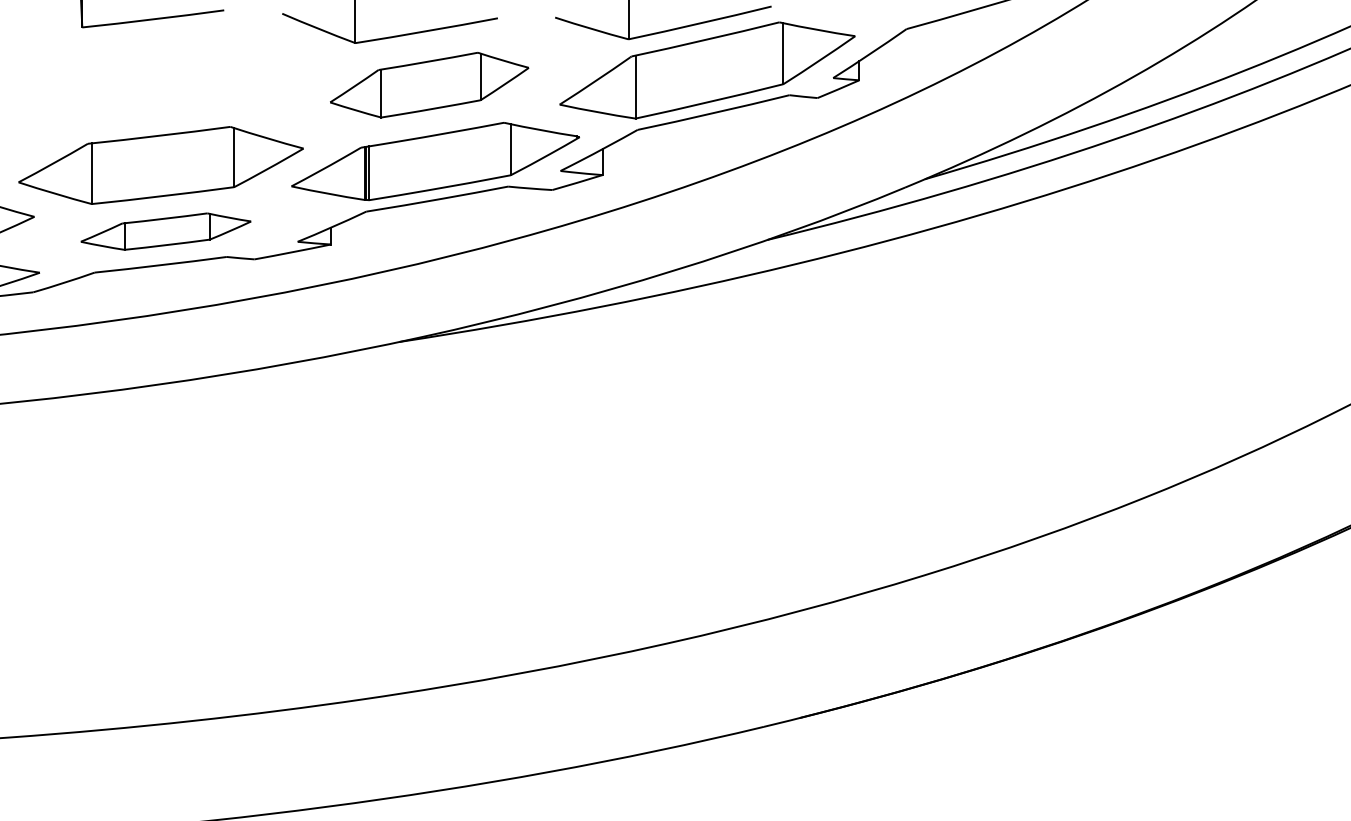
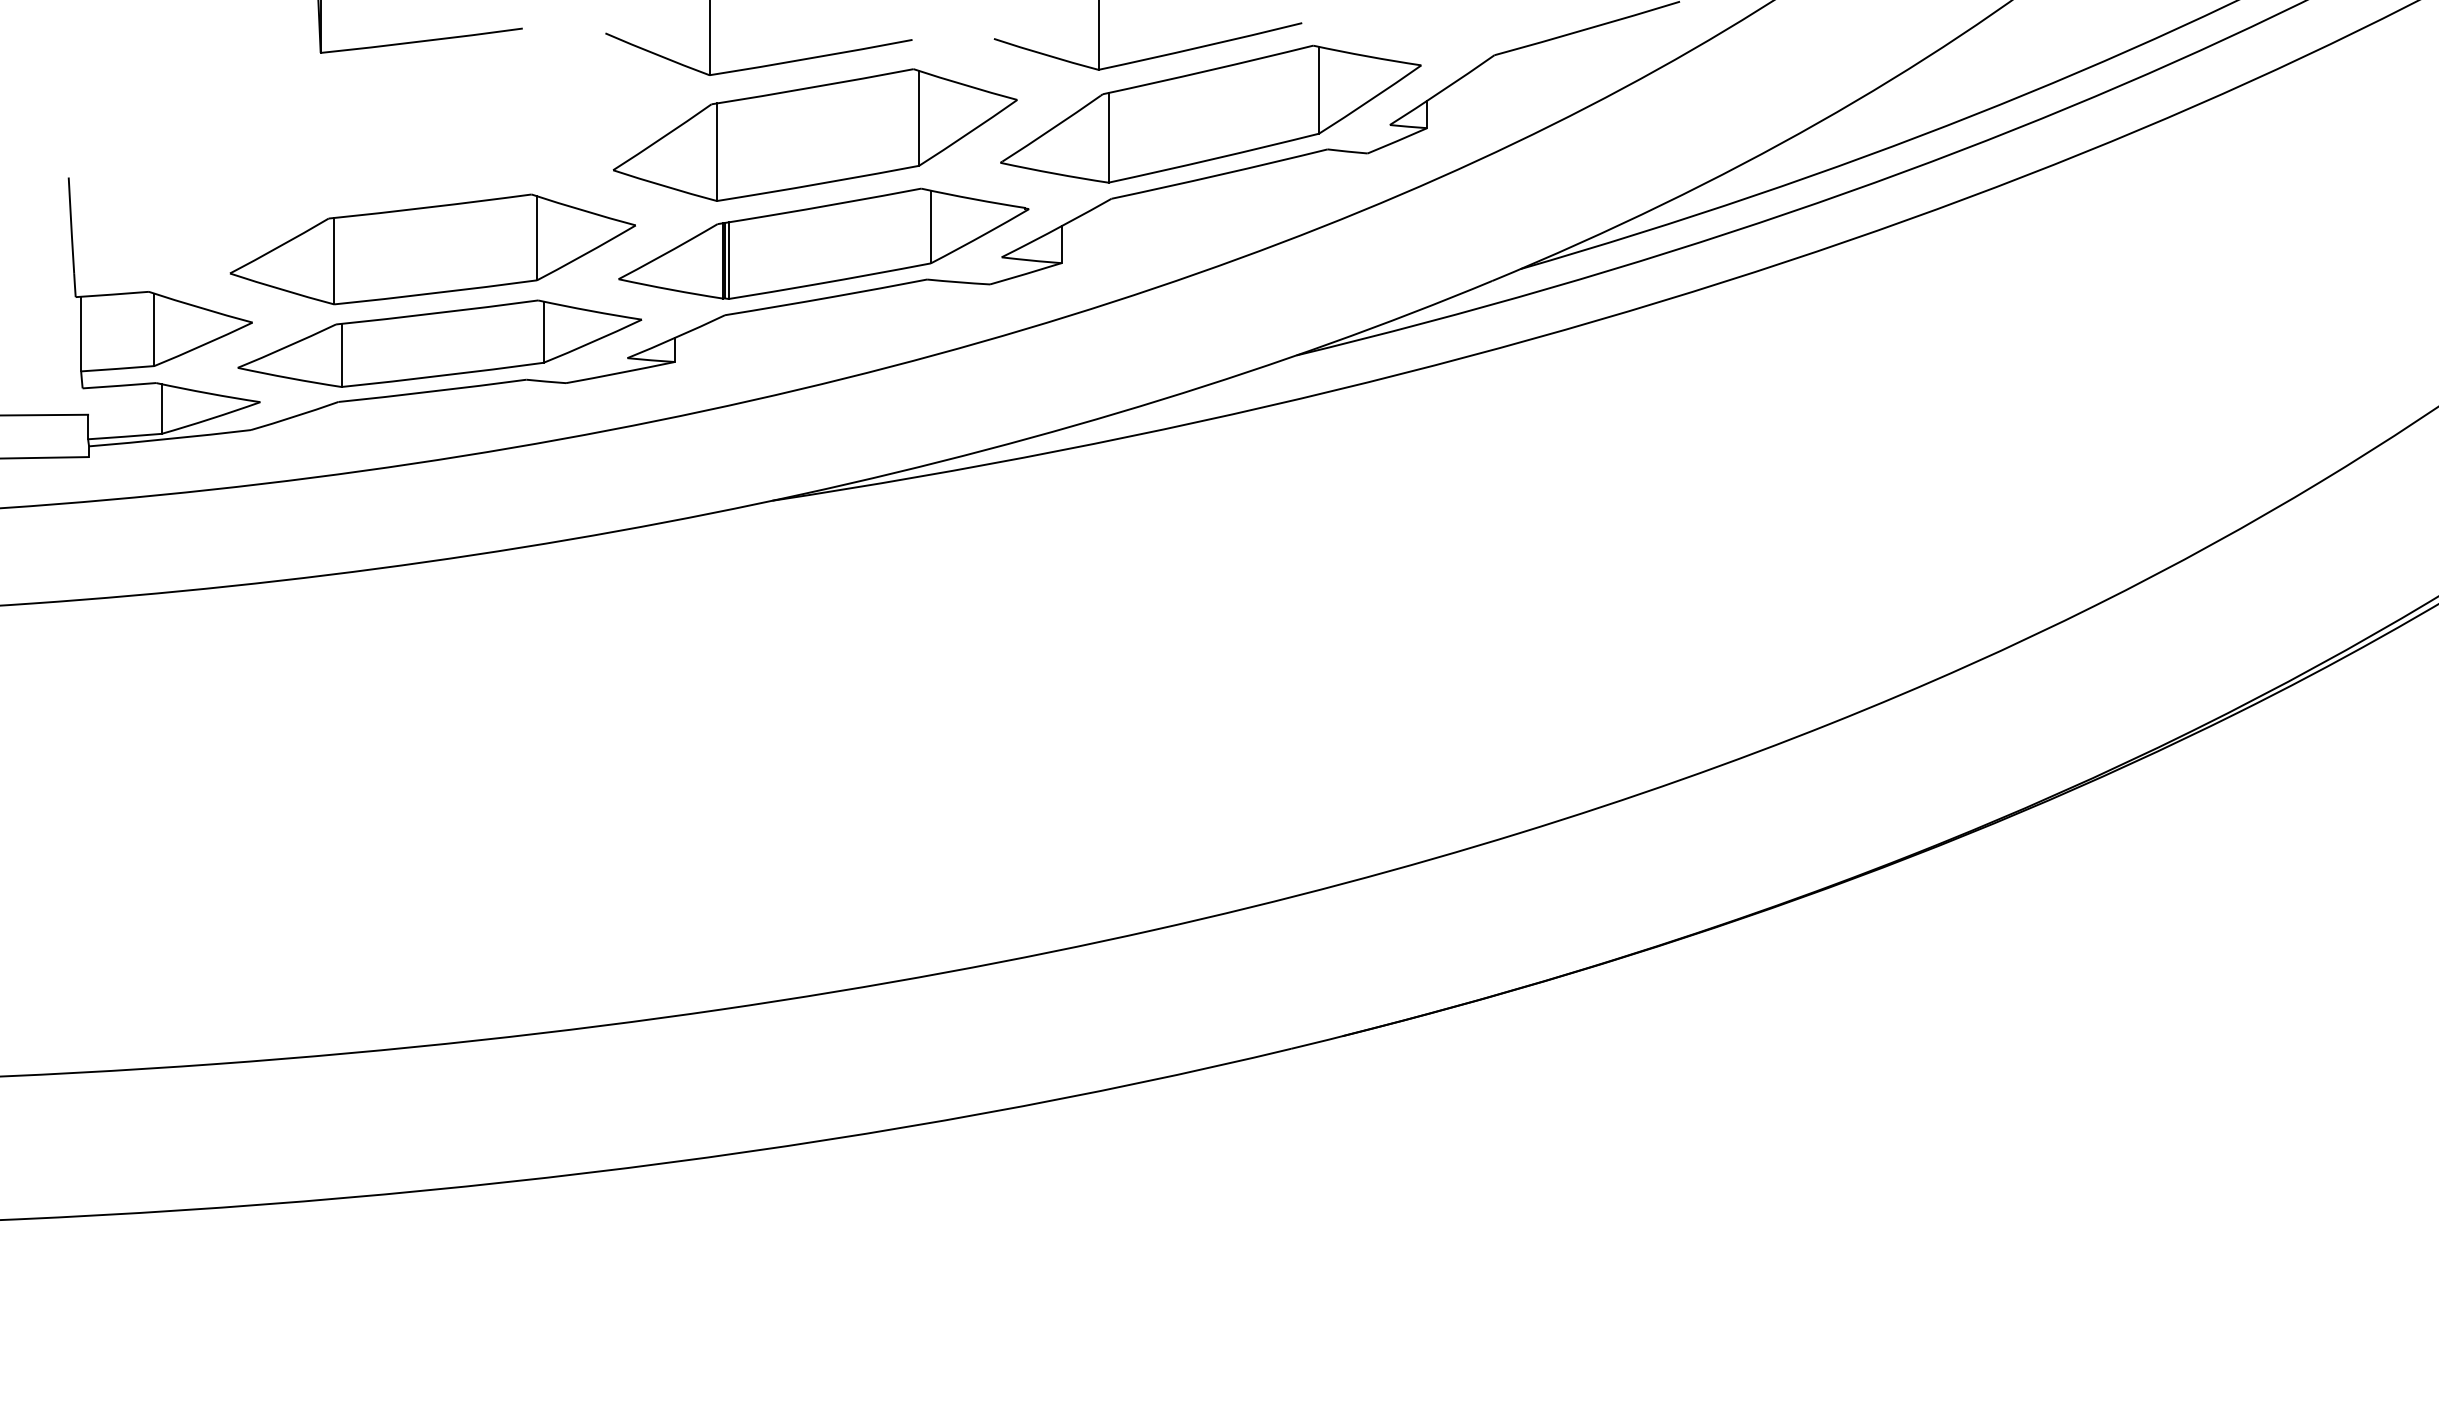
part: (429, 84) -> (814, 134), size x1.43
part: (165, 231) -> (439, 343), size x1.67

